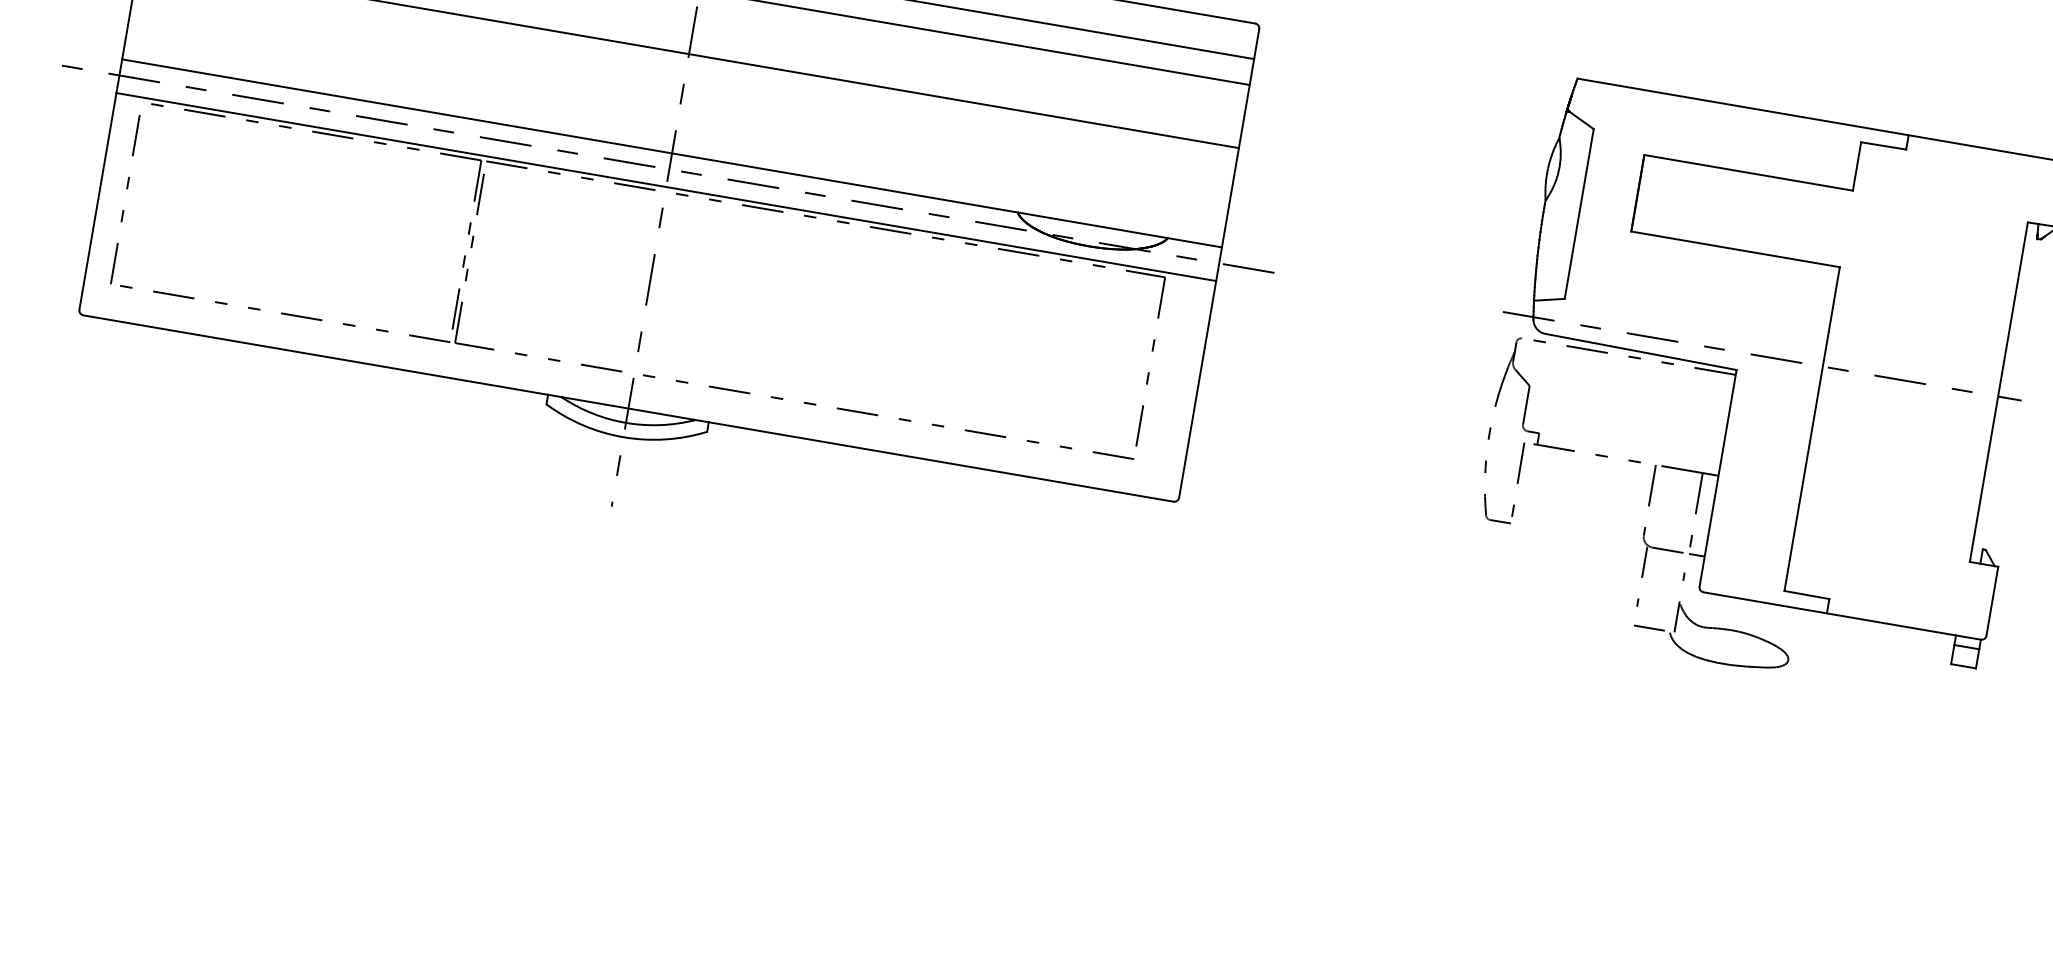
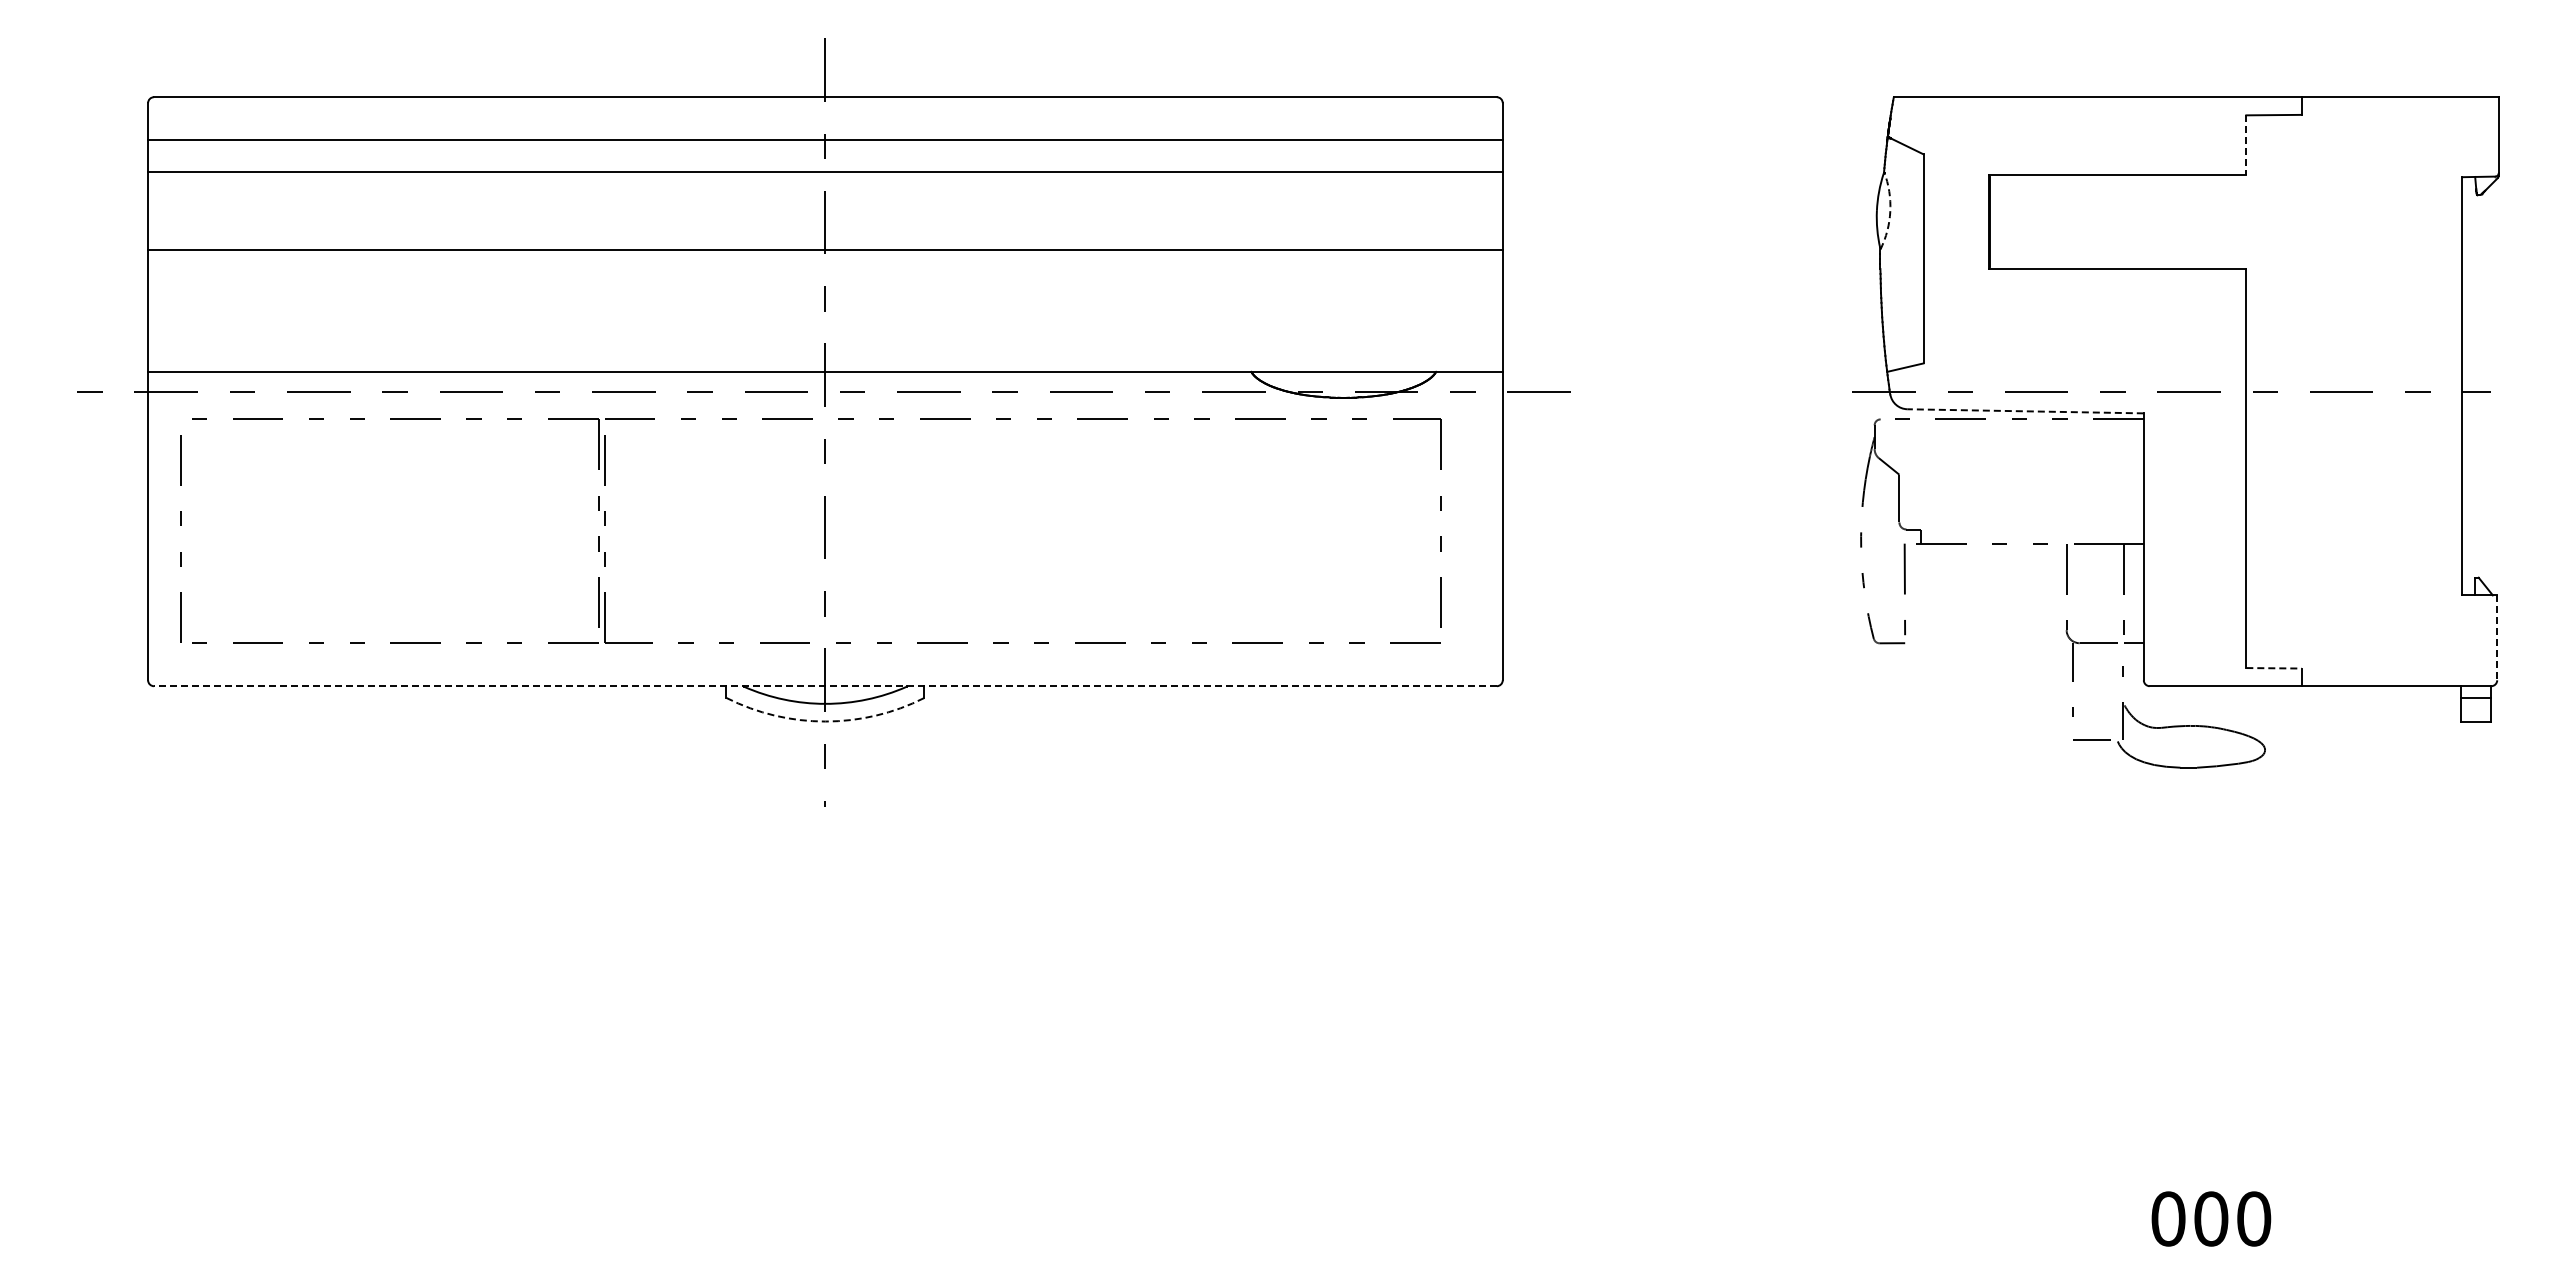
line: (1857, 166) -> (2246, 145), solid -> dashed
arc: (1558, 170) -> (1890, 211), solid -> dashed
line: (666, 187) -> (825, 413), removed
line: (1640, 352) -> (2025, 411), solid -> dashed
line: (627, 408) -> (824, 686), solid -> dashed
arc: (623, 437) -> (825, 721), solid -> dashed
line: (1806, 595) -> (2273, 668), solid -> dashed
line: (1992, 601) -> (2497, 638), solid -> dashed

